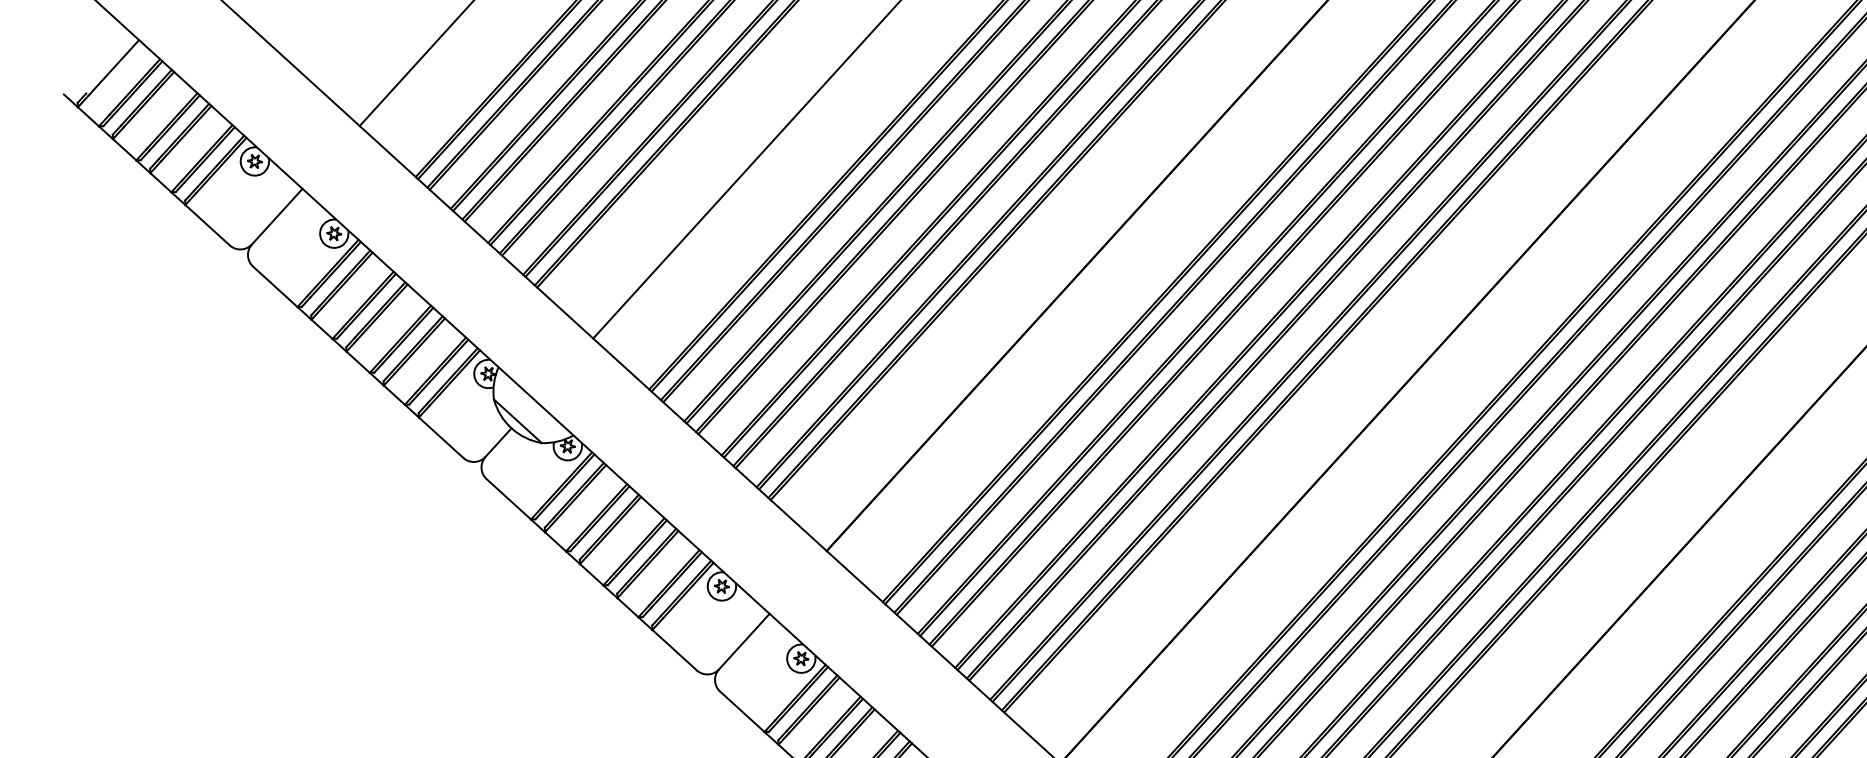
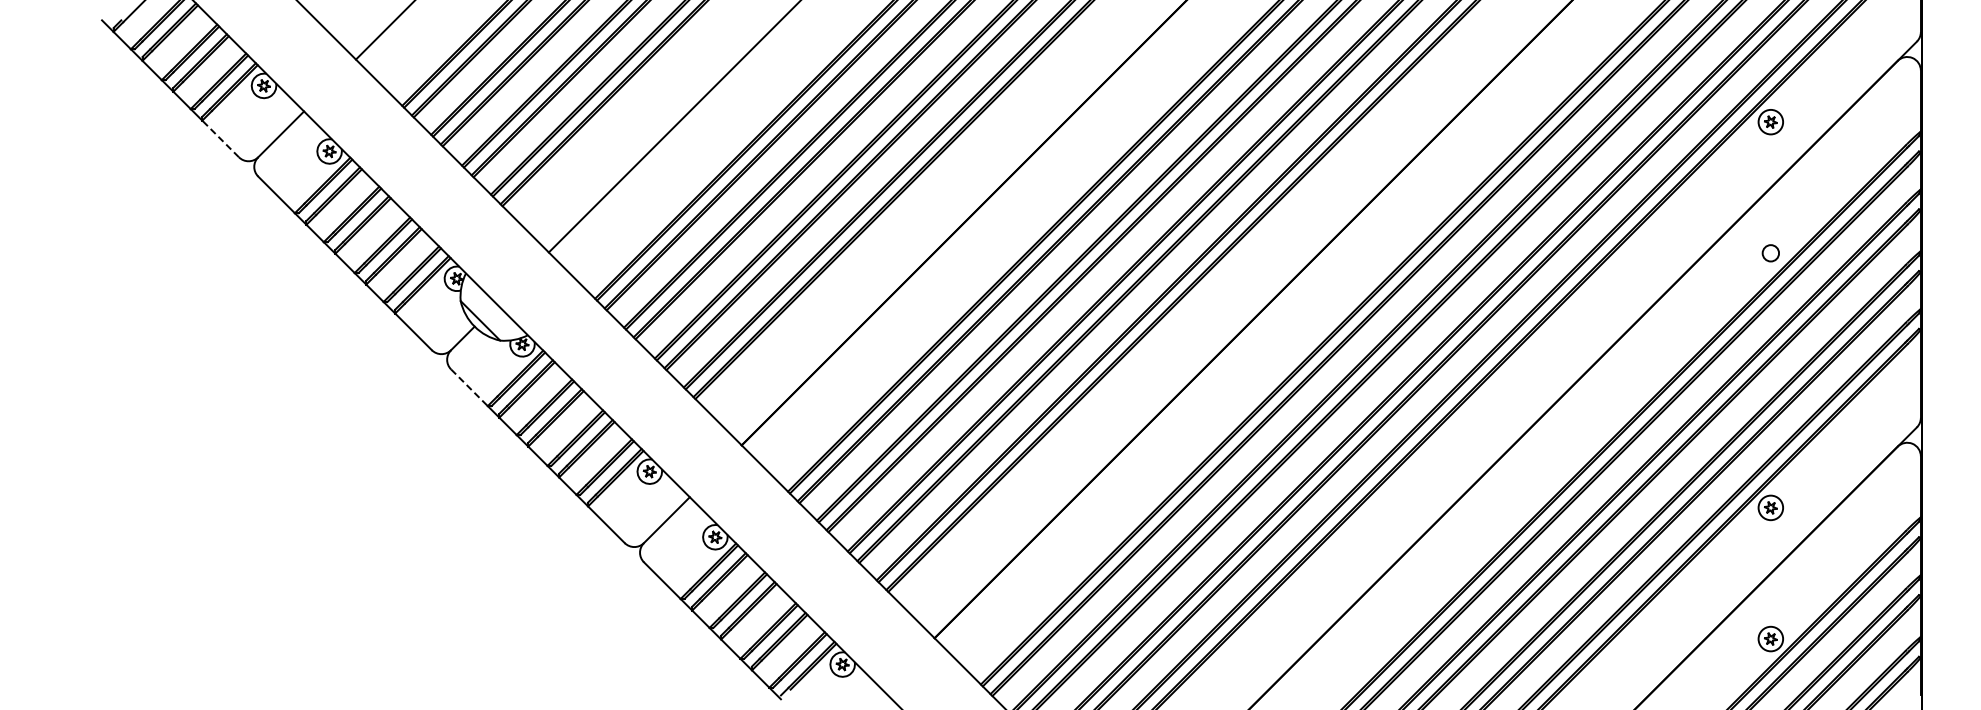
line: (207, 224) -> (220, 138), solid -> dashed
line: (508, 498) -> (469, 387), solid -> dashed

